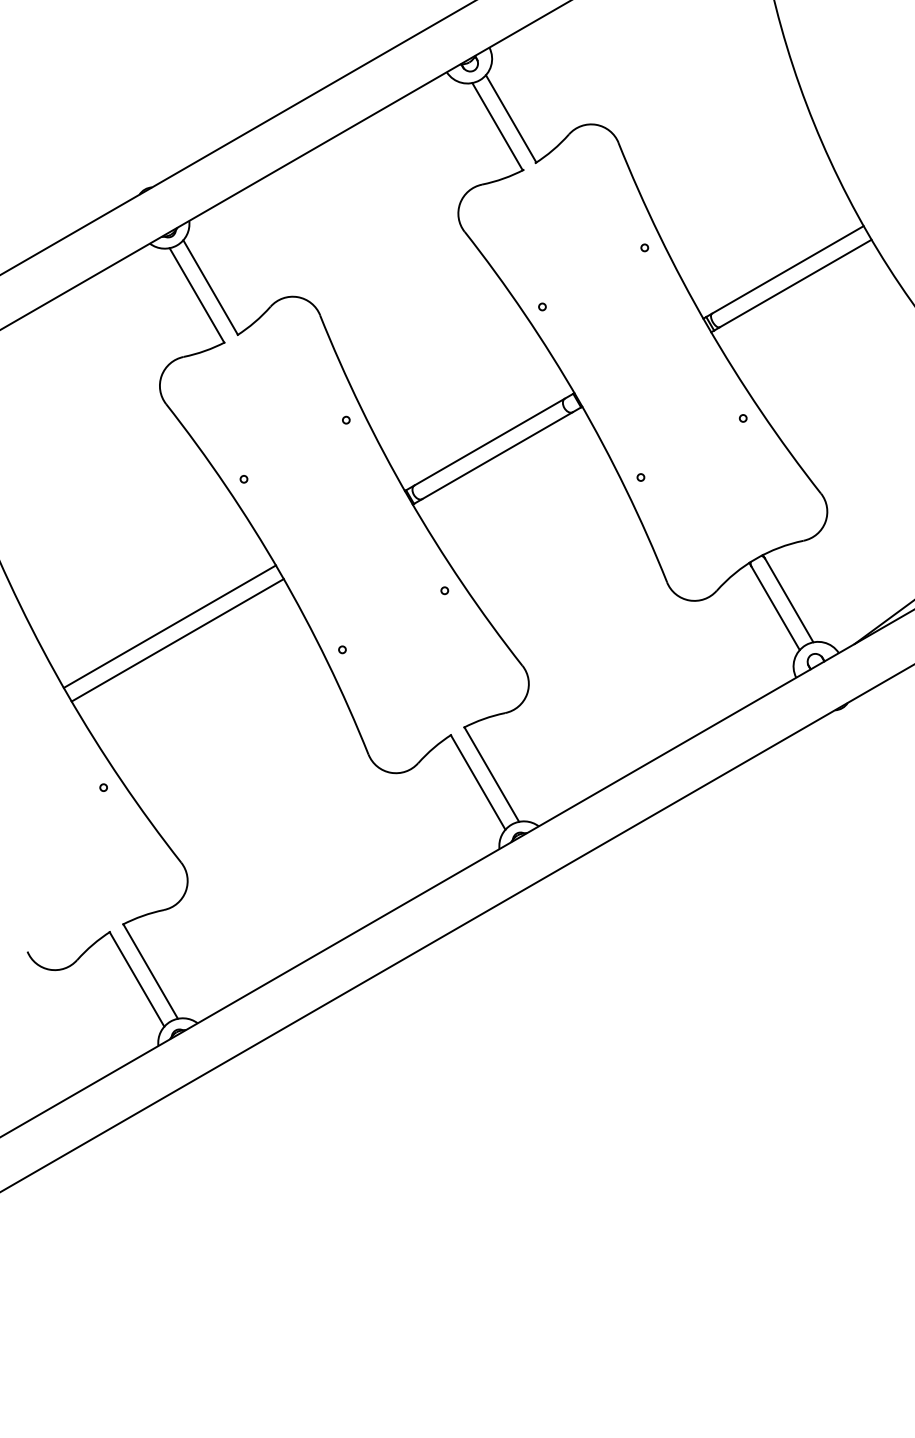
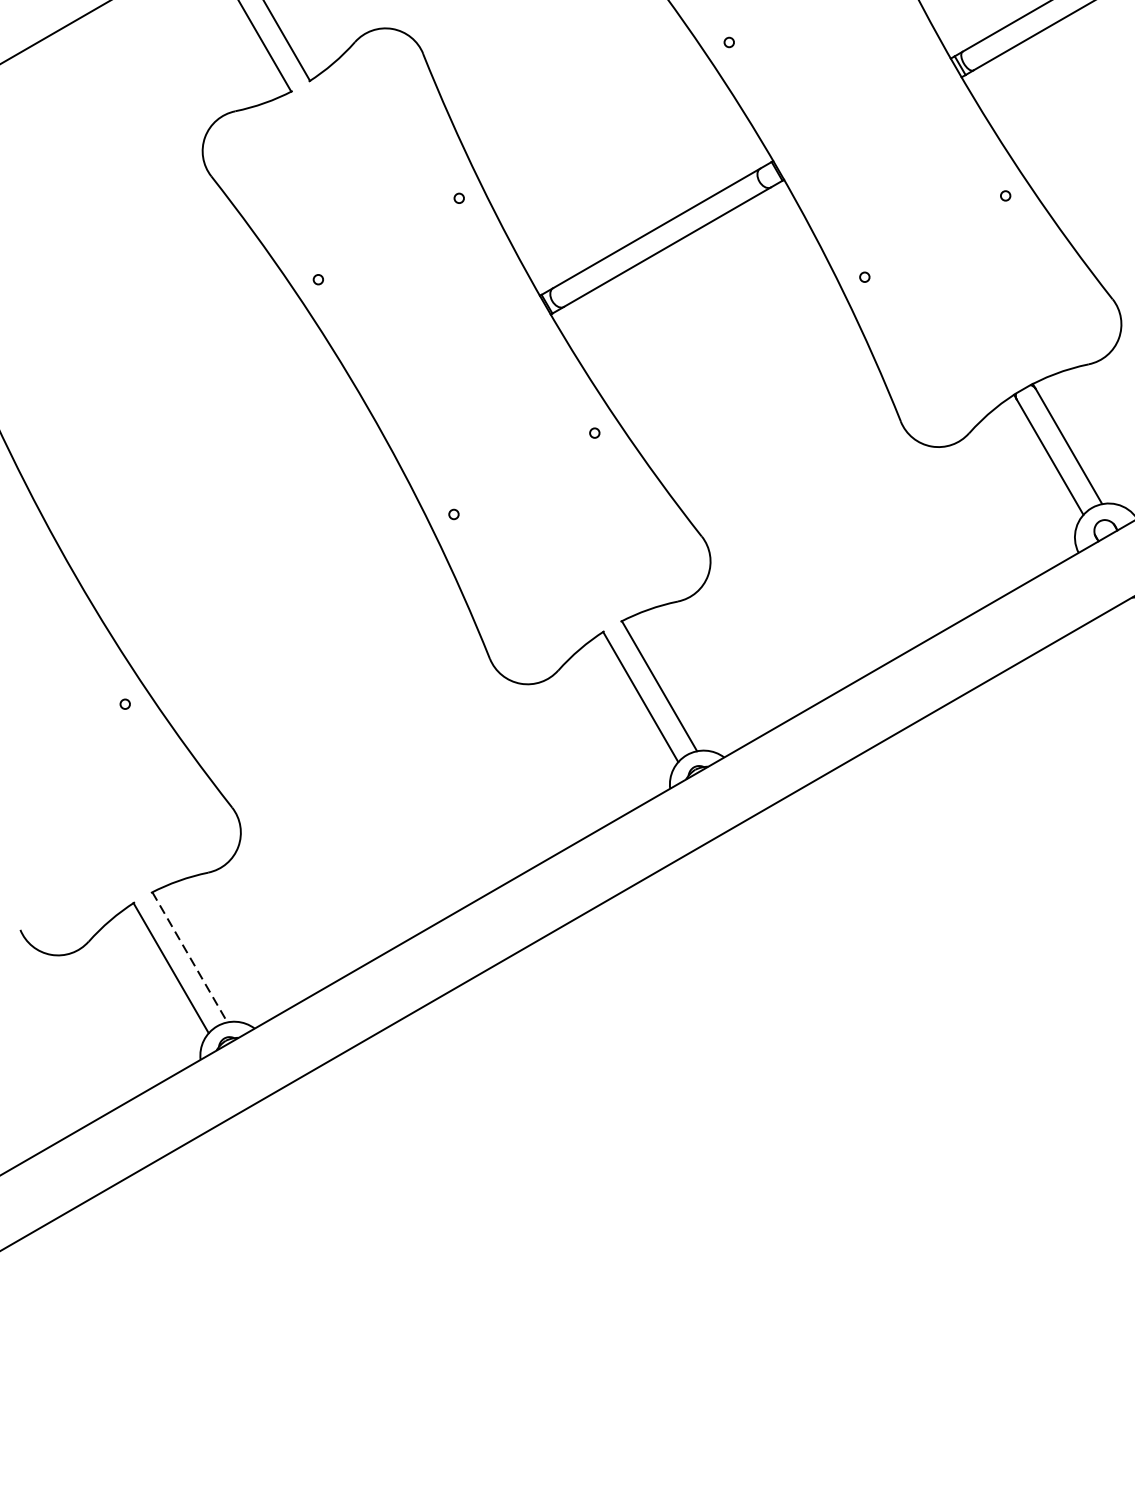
line: (169, 626) -> (215, 482), removed
line: (177, 640) -> (226, 501), removed
line: (150, 971) -> (189, 957), solid -> dashed

